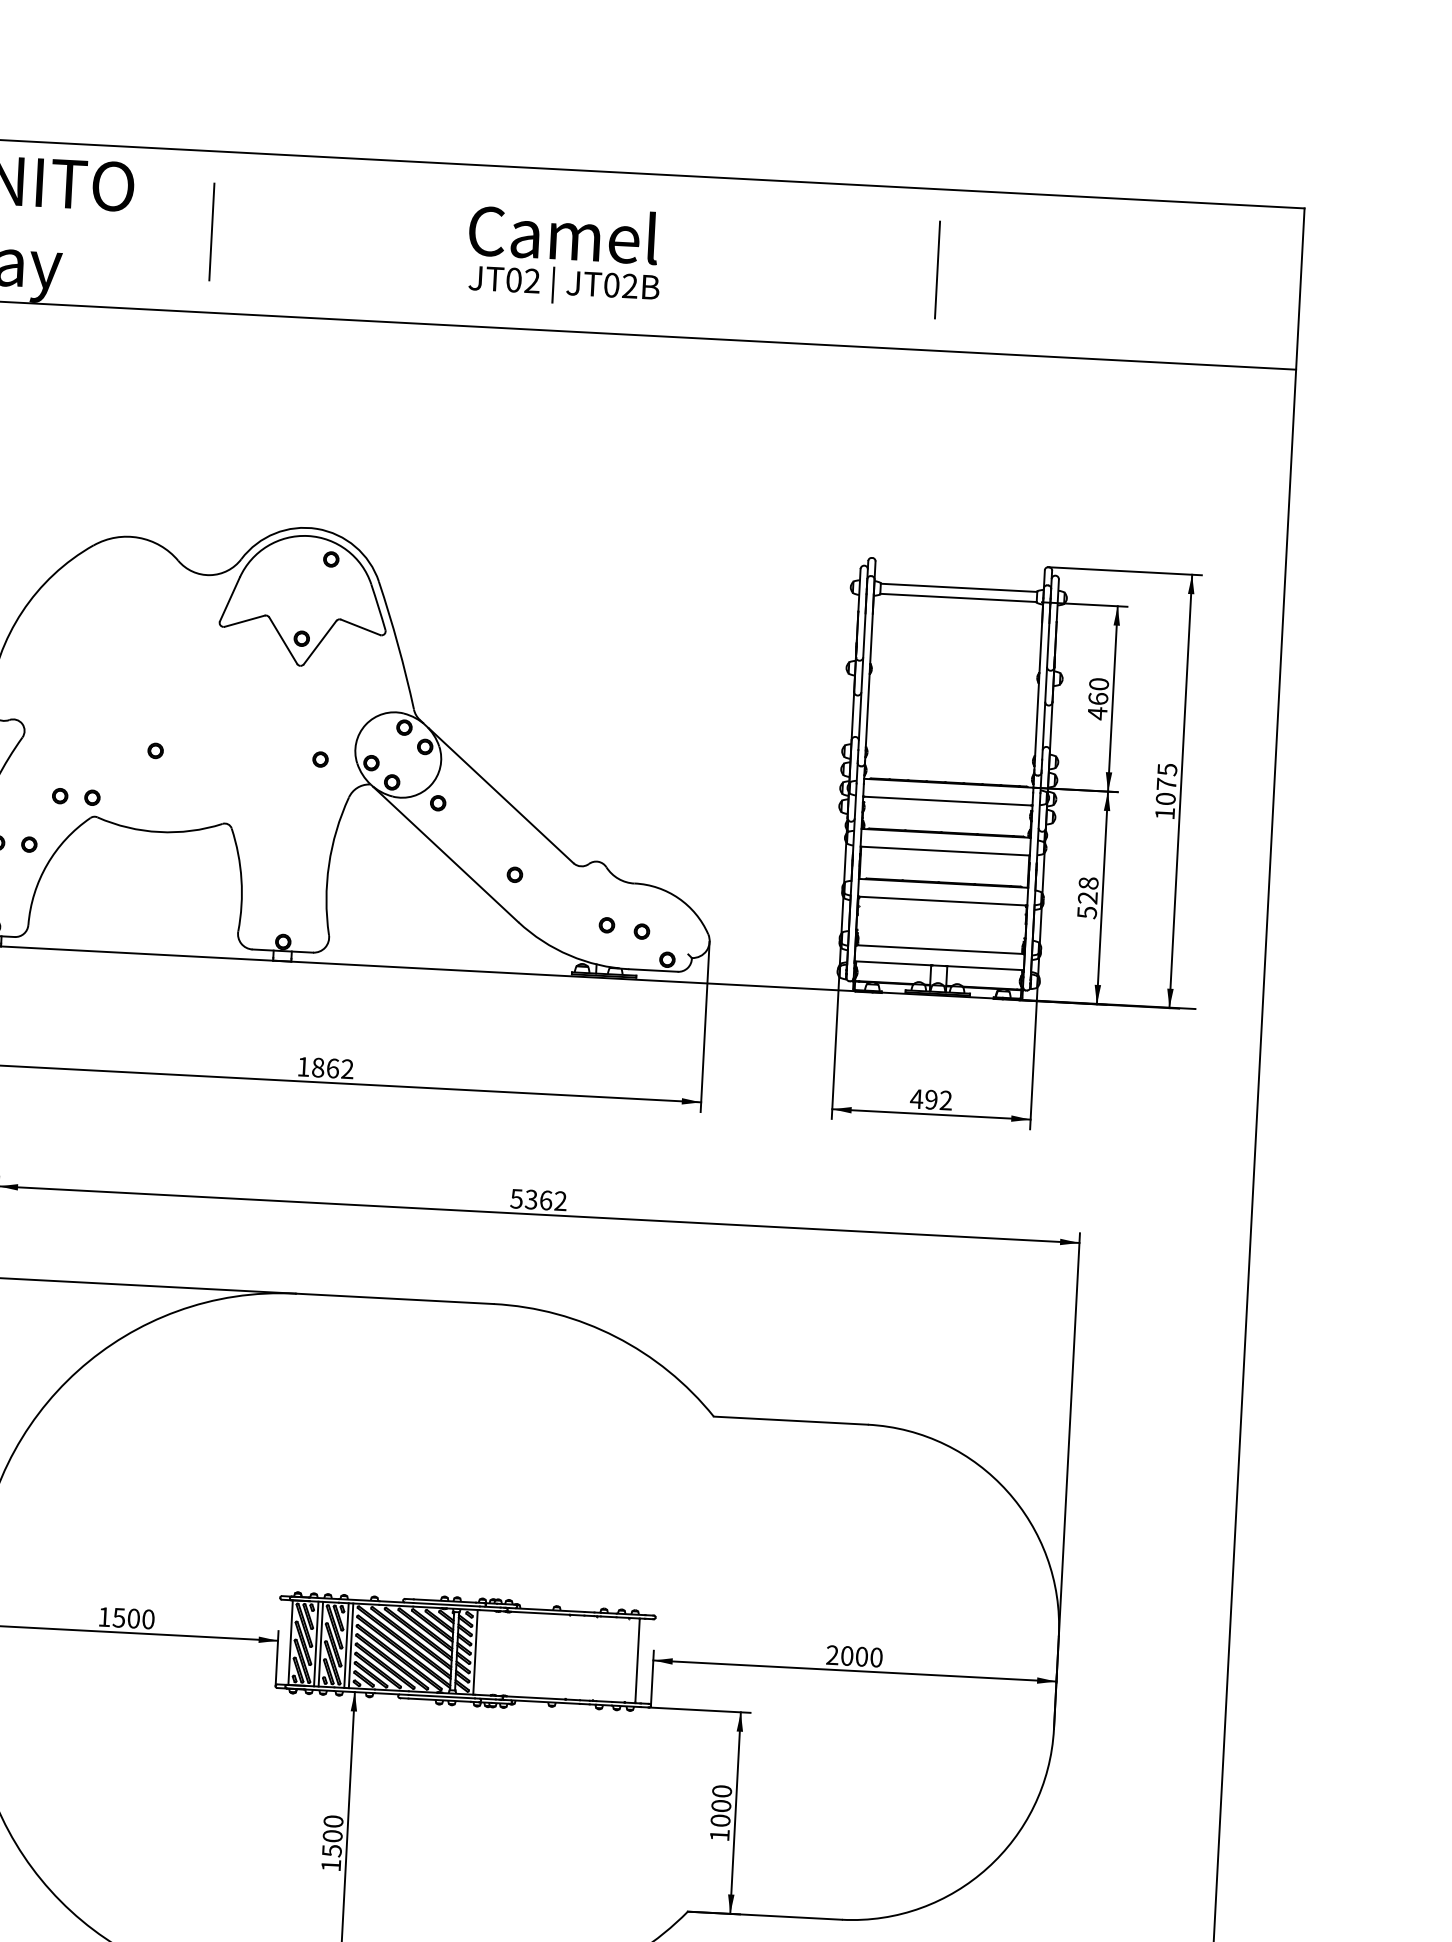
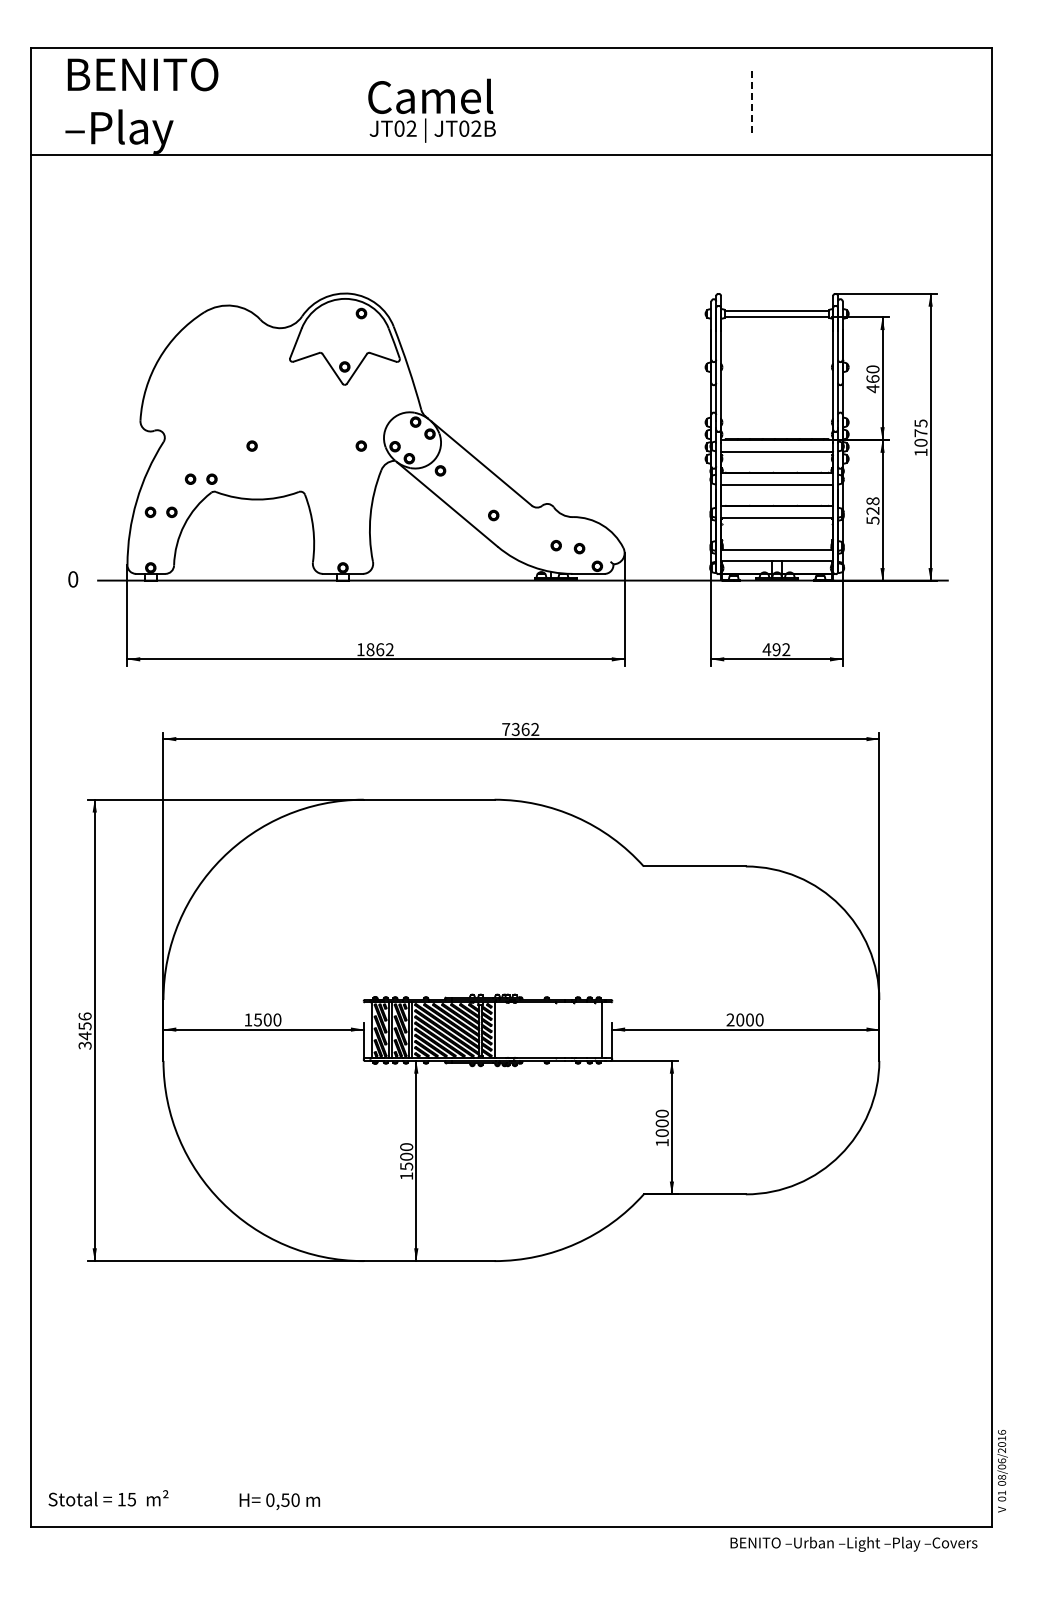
line: (212, 232) -> (271, 101), removed
text: (563, 255) -> (431, 110), moved
line: (936, 268) -> (751, 100), solid -> dashed
text: (517, 1198) -> (506, 729), 5362 -> 7362

